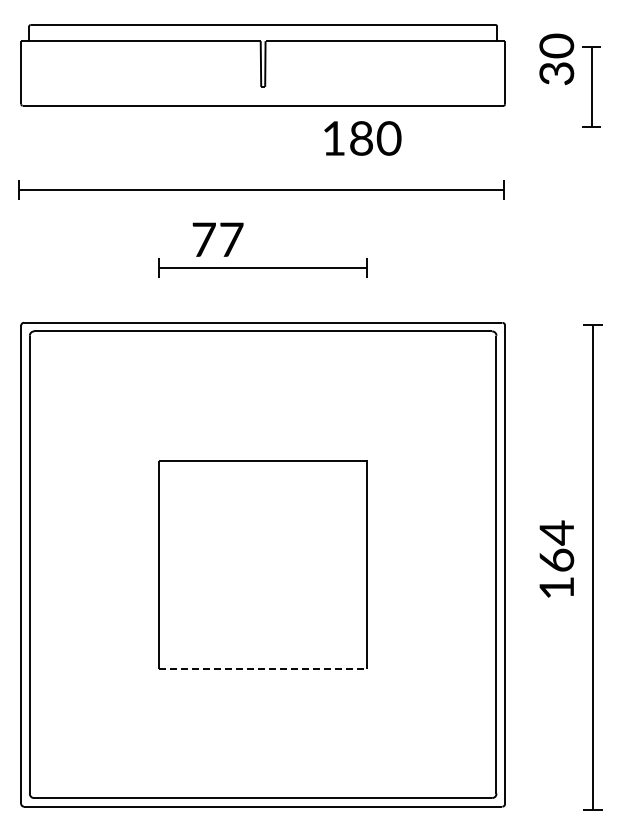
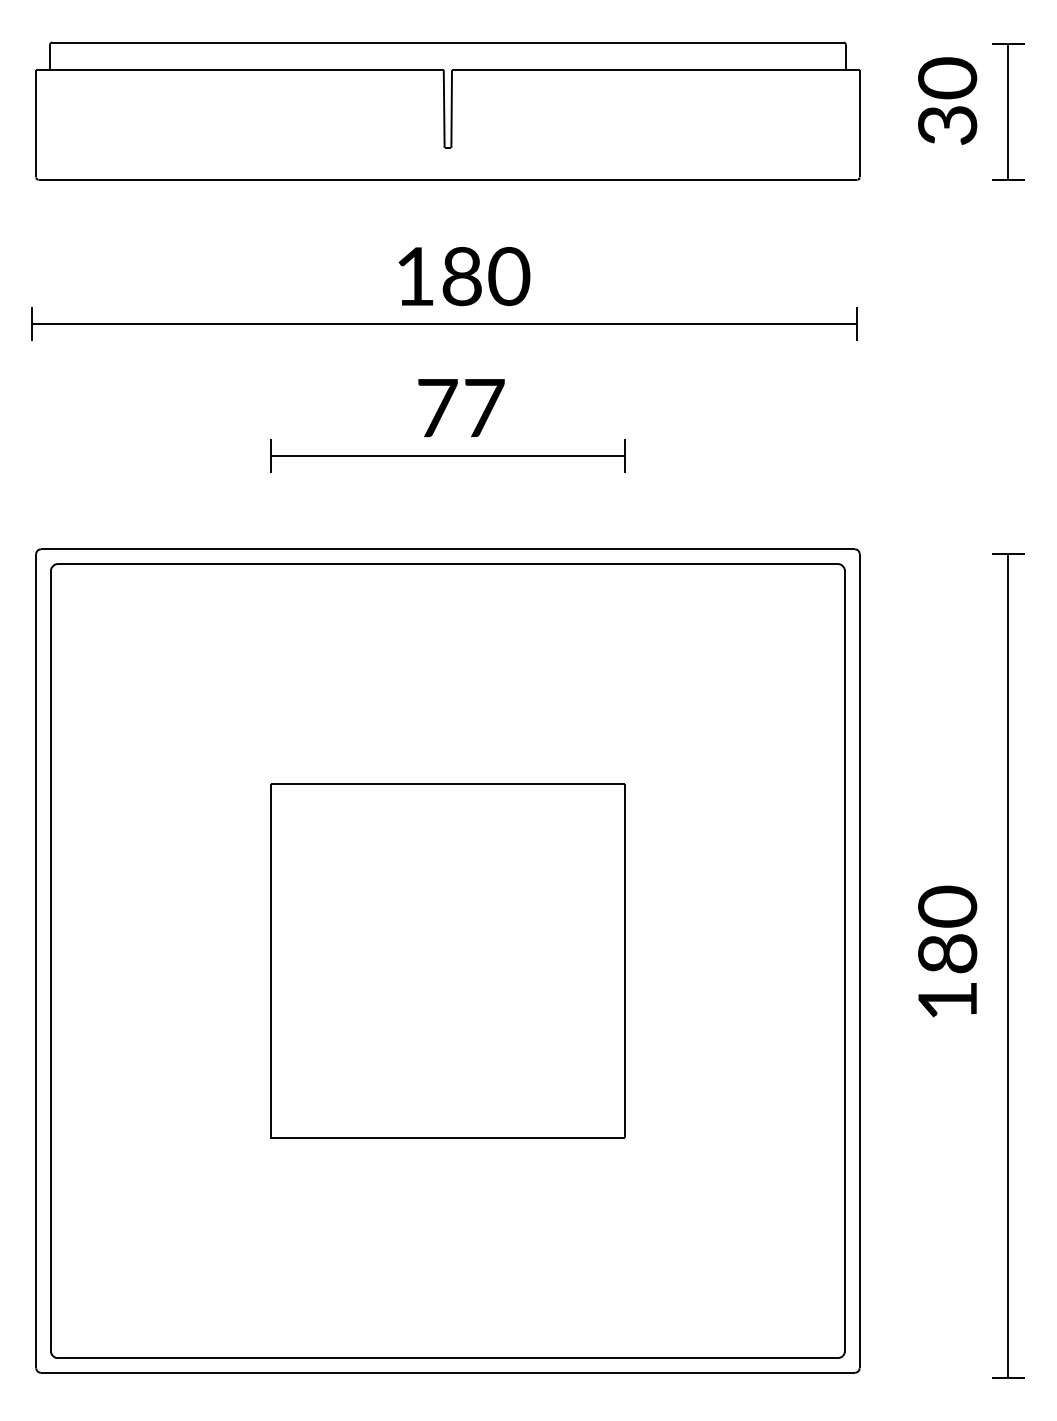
part: (591, 86) -> (1008, 111), moved
text: (362, 138) -> (463, 276), moved
text: (217, 239) -> (460, 407), moved
text: (556, 545) -> (947, 928), 164 -> 180
line: (263, 668) -> (448, 1137), dashed -> solid

